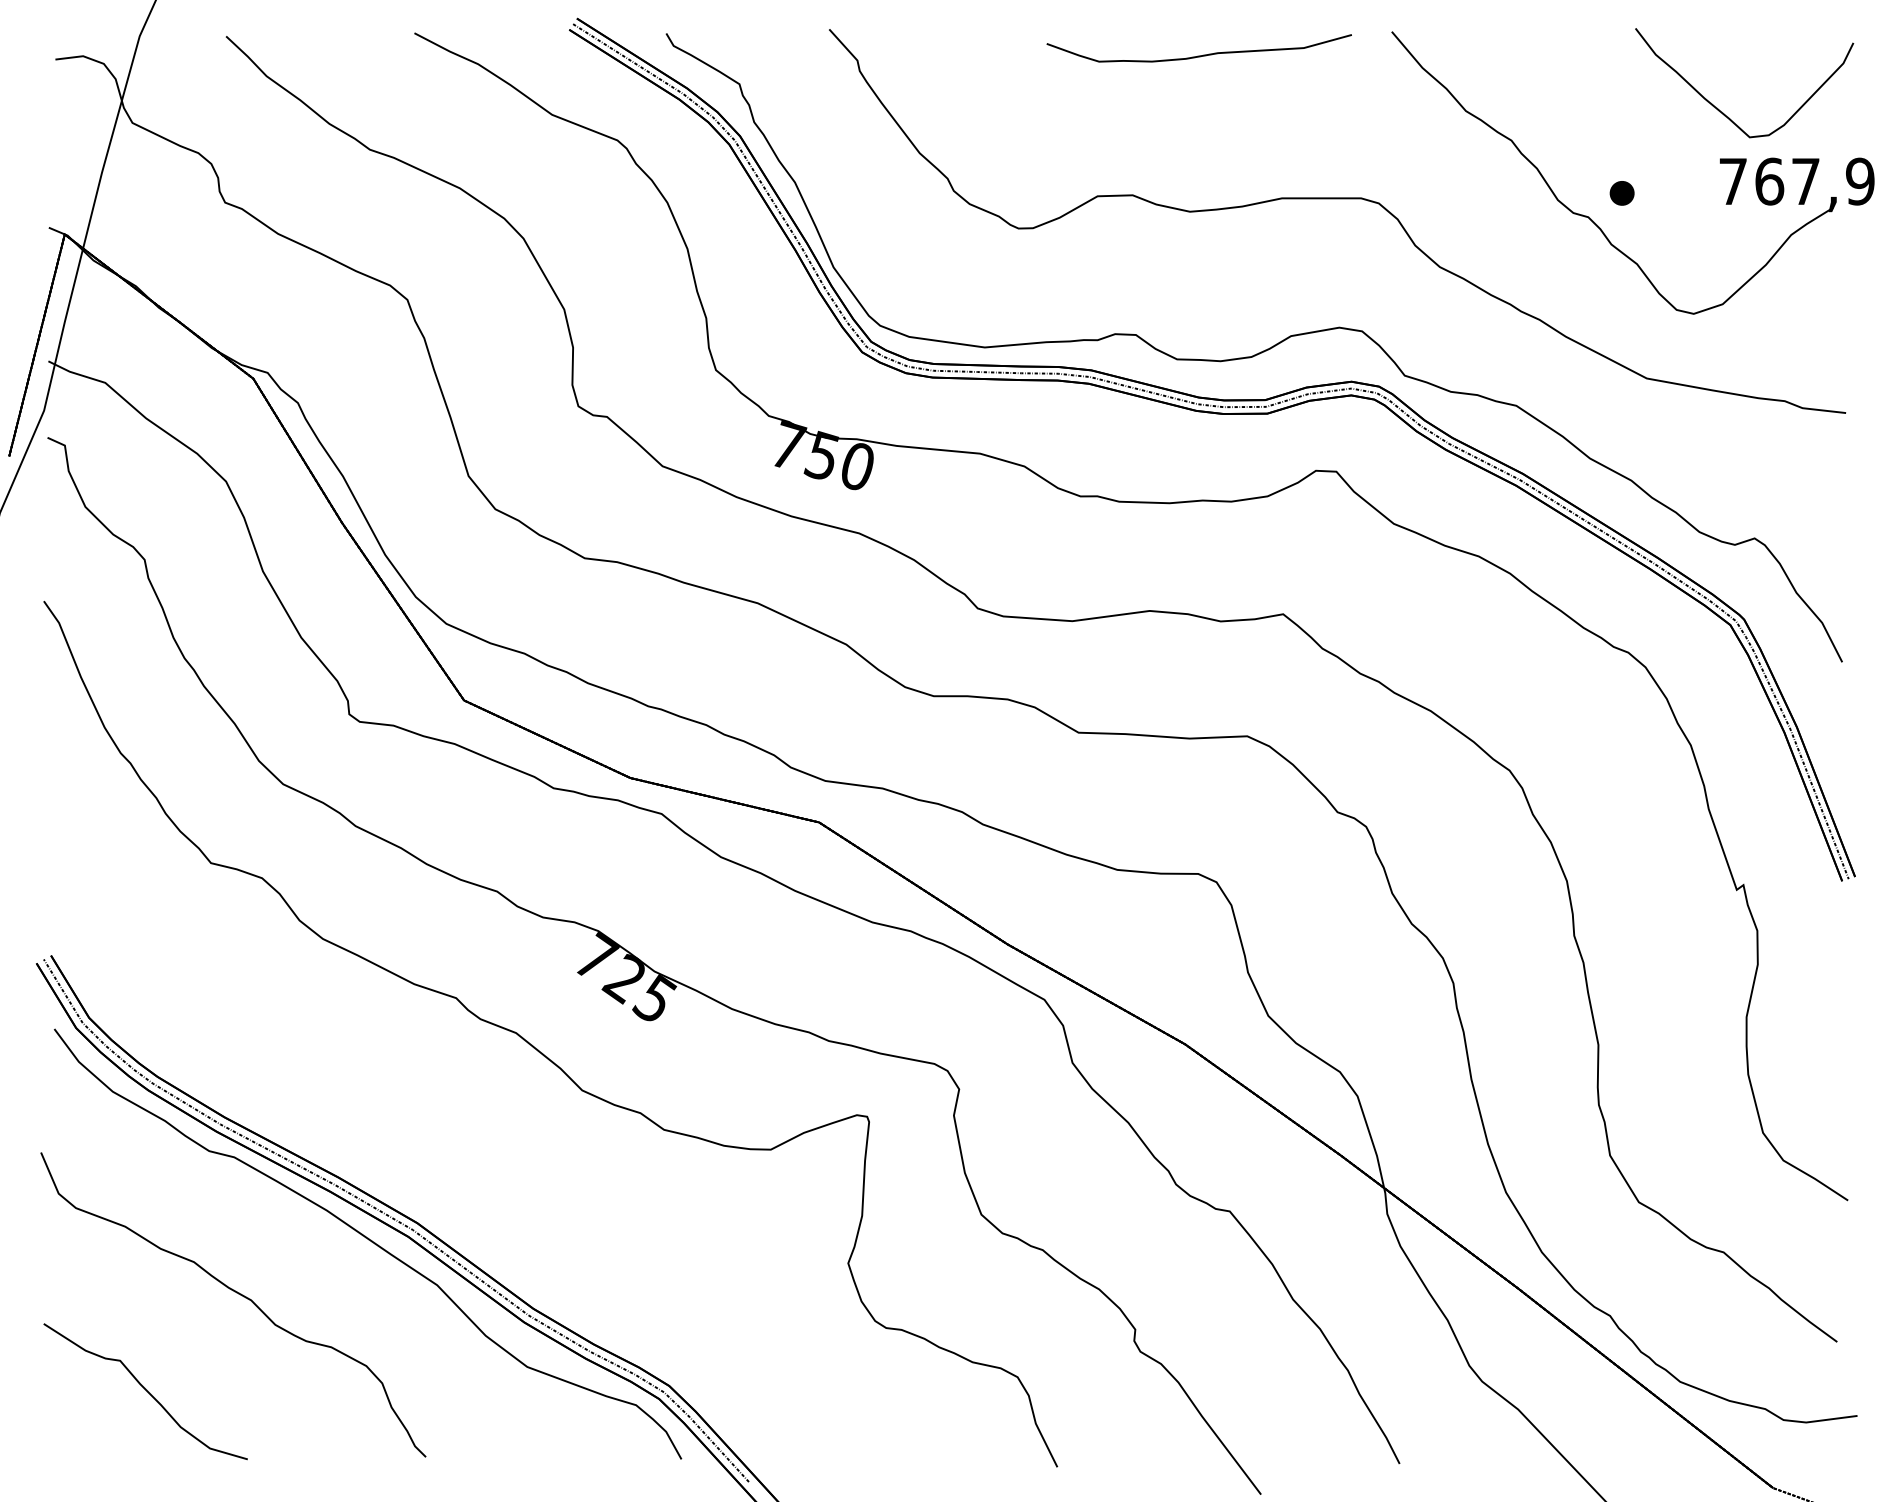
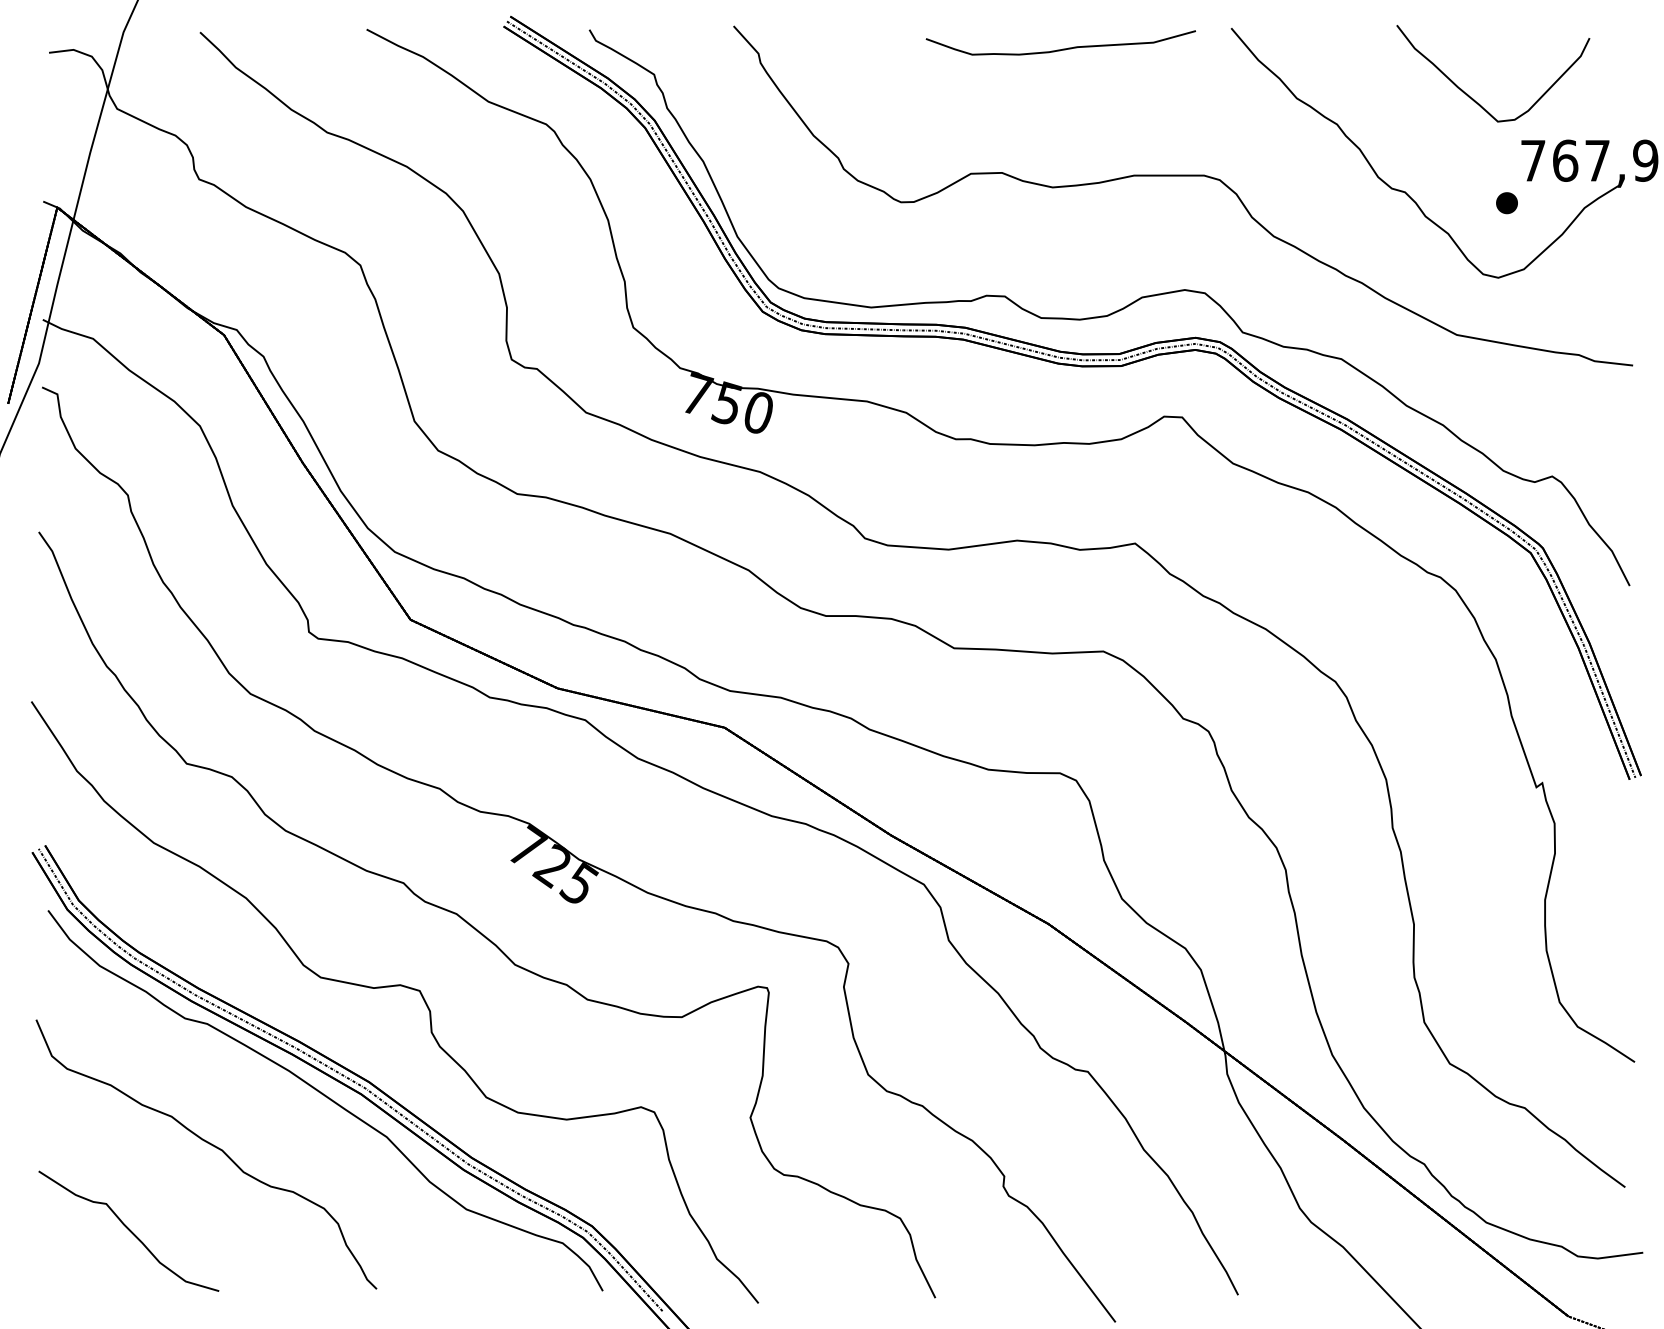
part: (1722, 111) -> (1473, 98), moved
part: (1621, 193) -> (1506, 203), moved
part: (441, 1116) -> (390, 987), added

